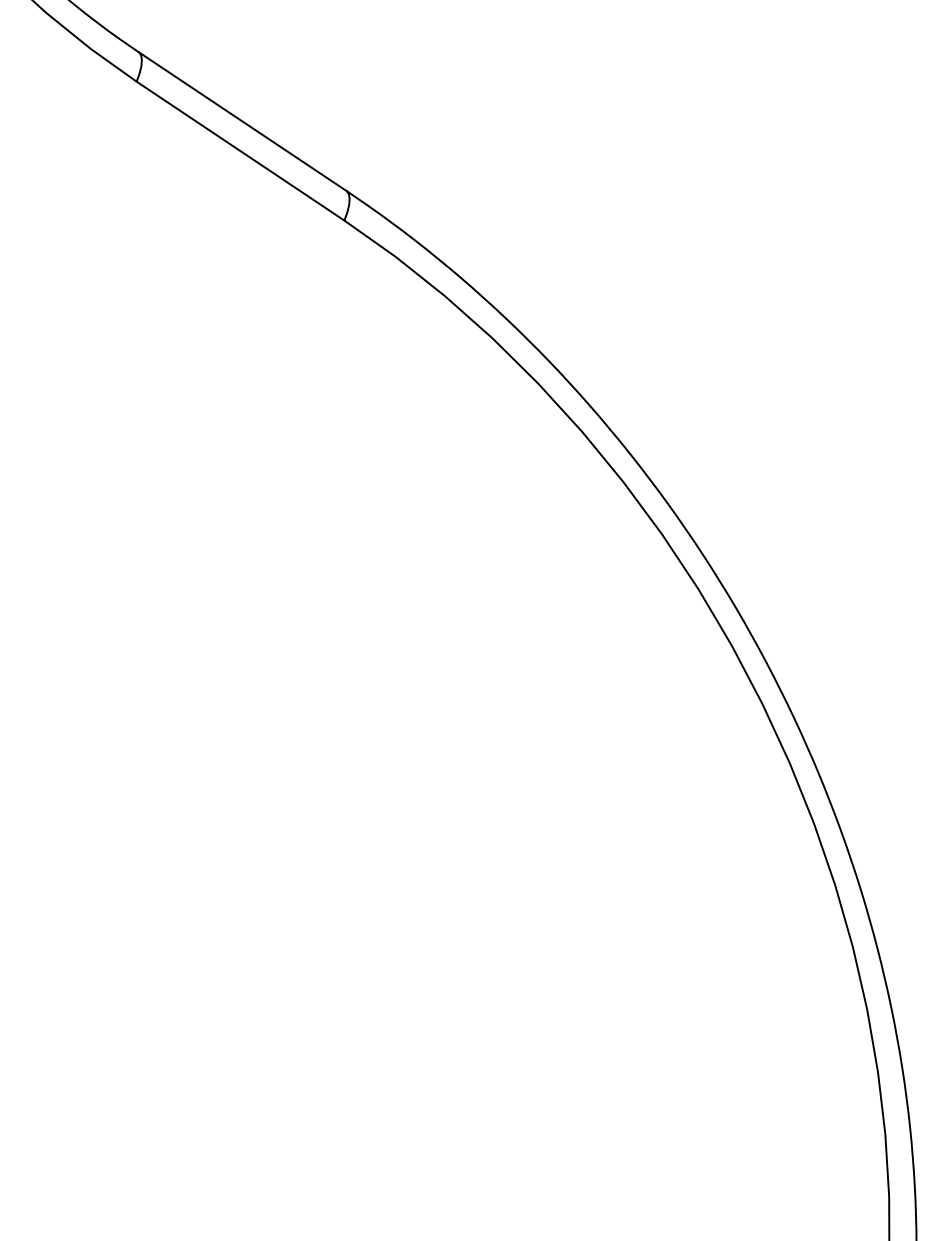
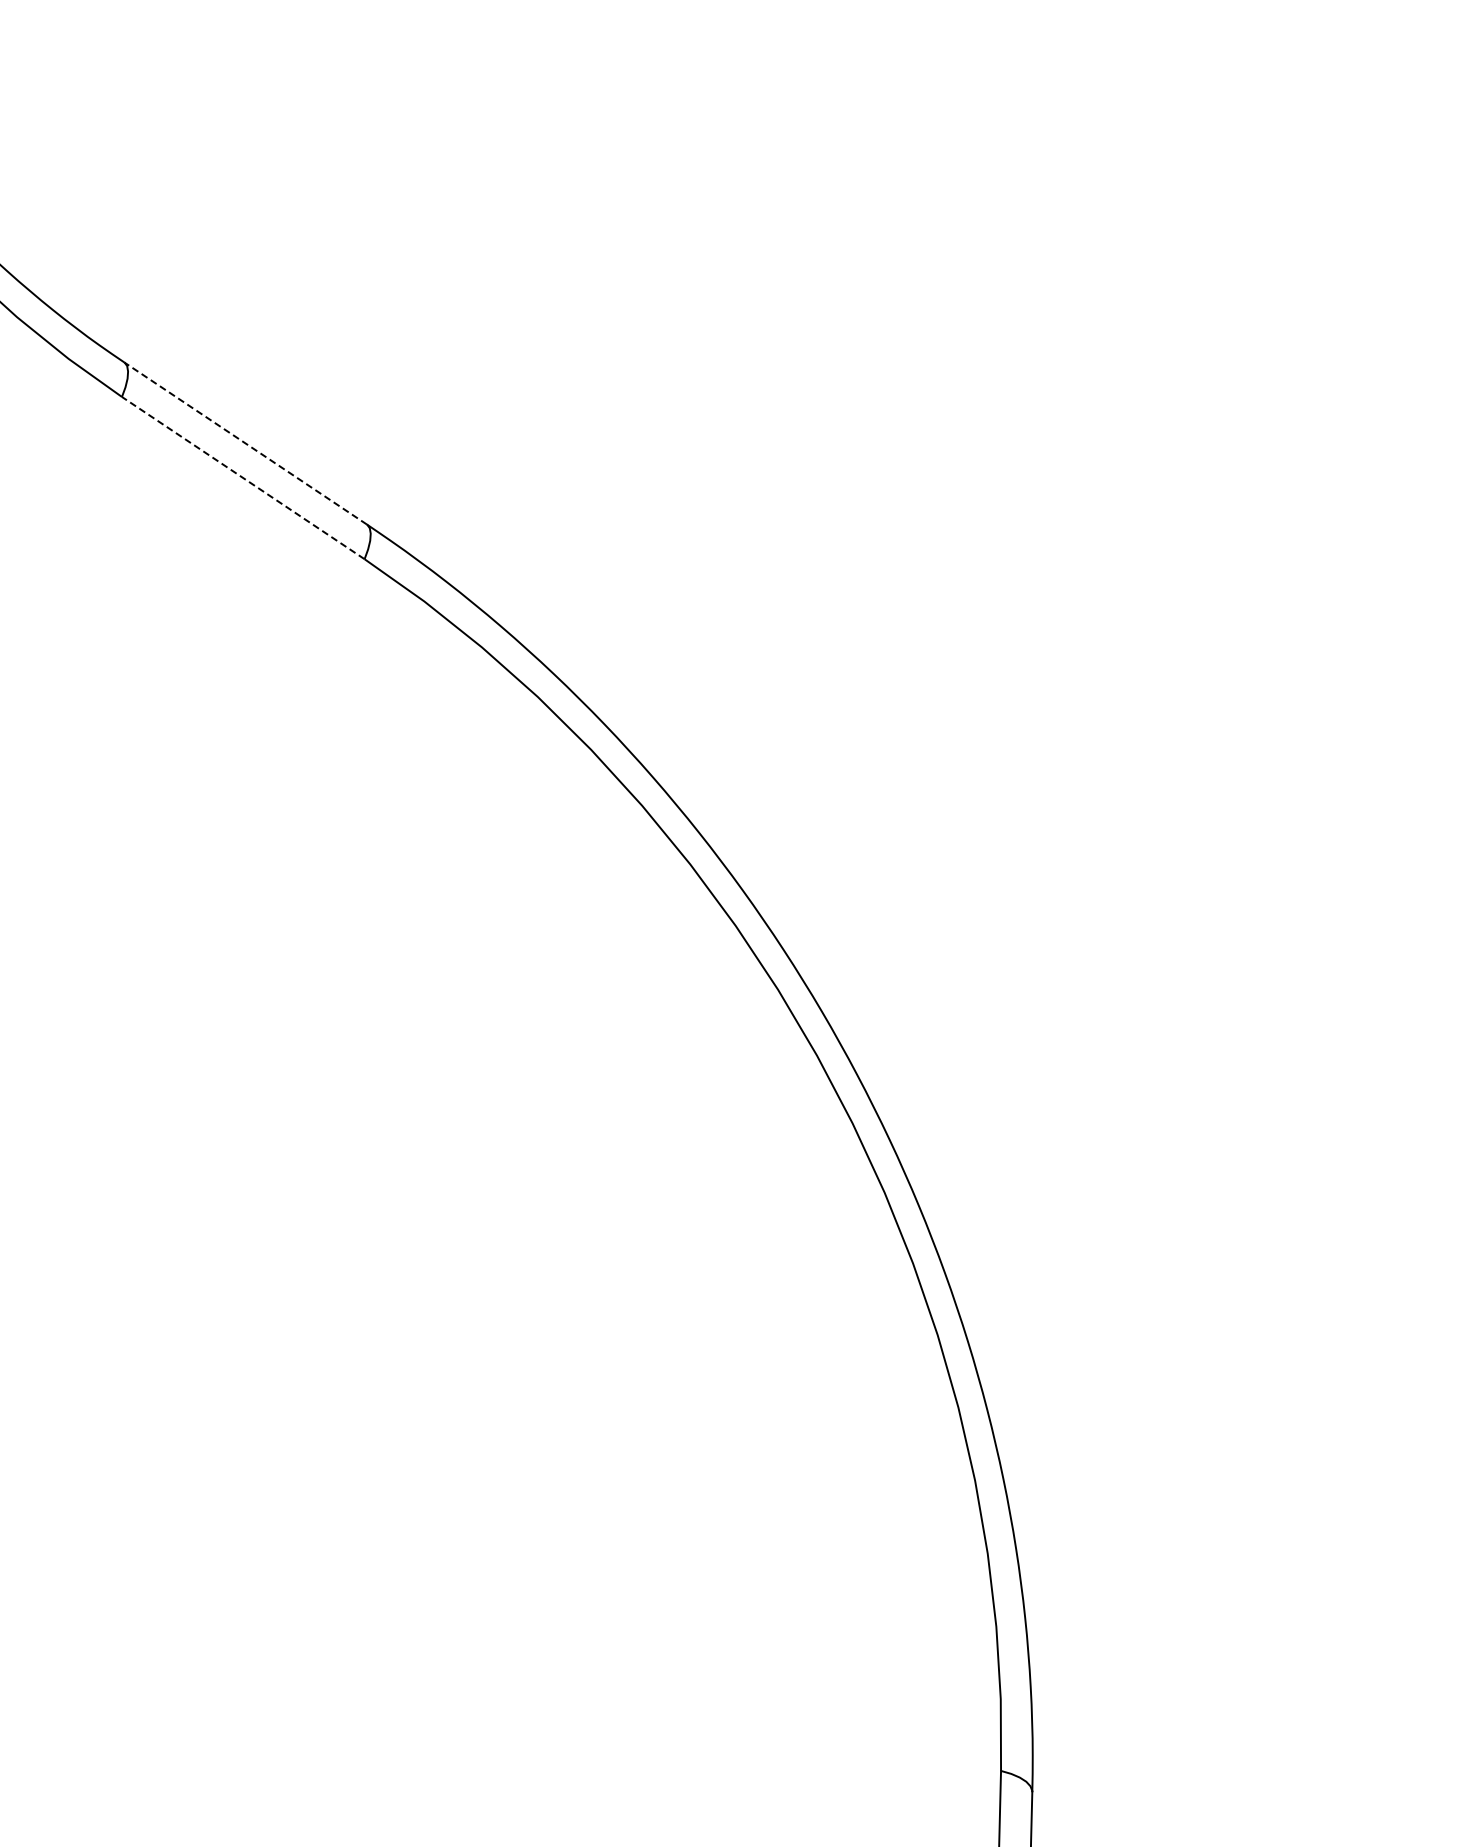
line: (242, 121) -> (245, 443), solid -> dashed
line: (240, 151) -> (243, 478), solid -> dashed

